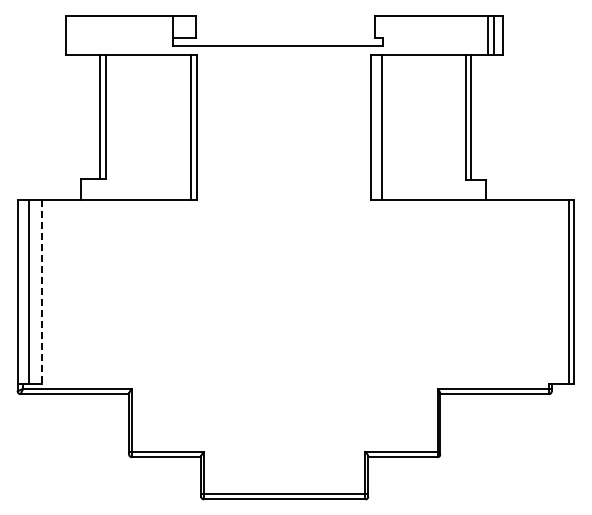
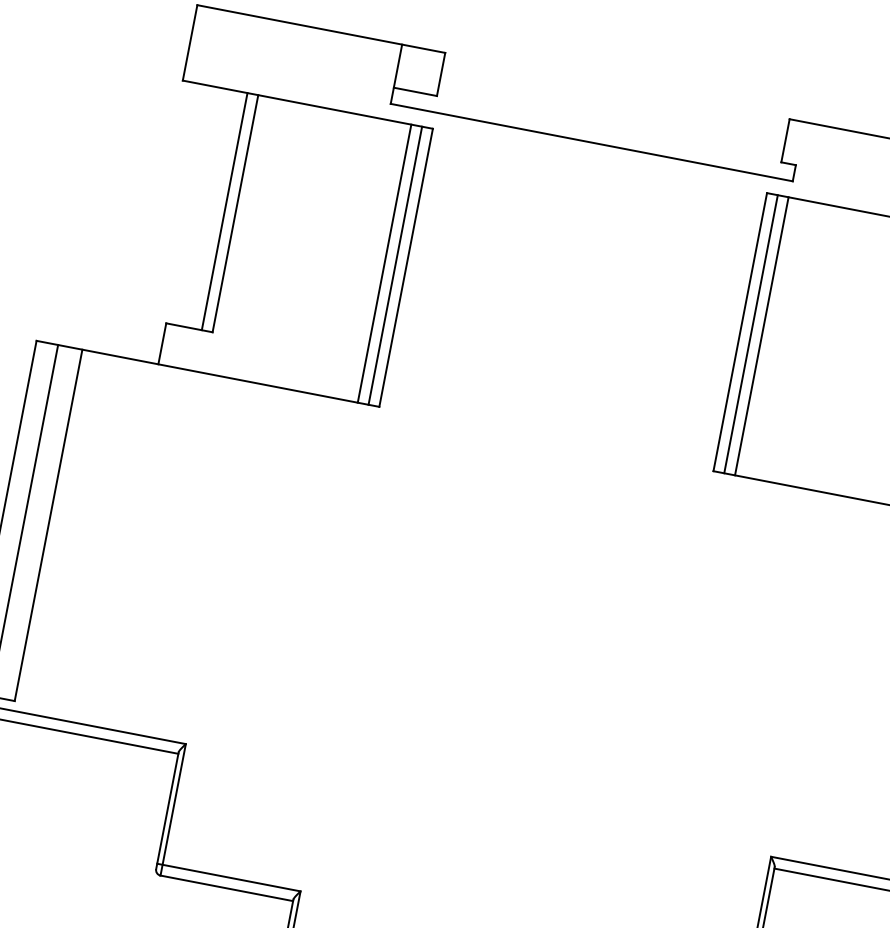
line: (185, 127) -> (384, 263), added
line: (376, 127) -> (750, 334), added
line: (41, 291) -> (48, 524), dashed -> solid

